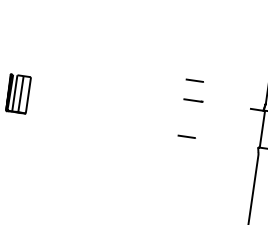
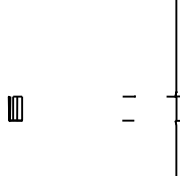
line: (195, 80) -> (128, 83), removed

